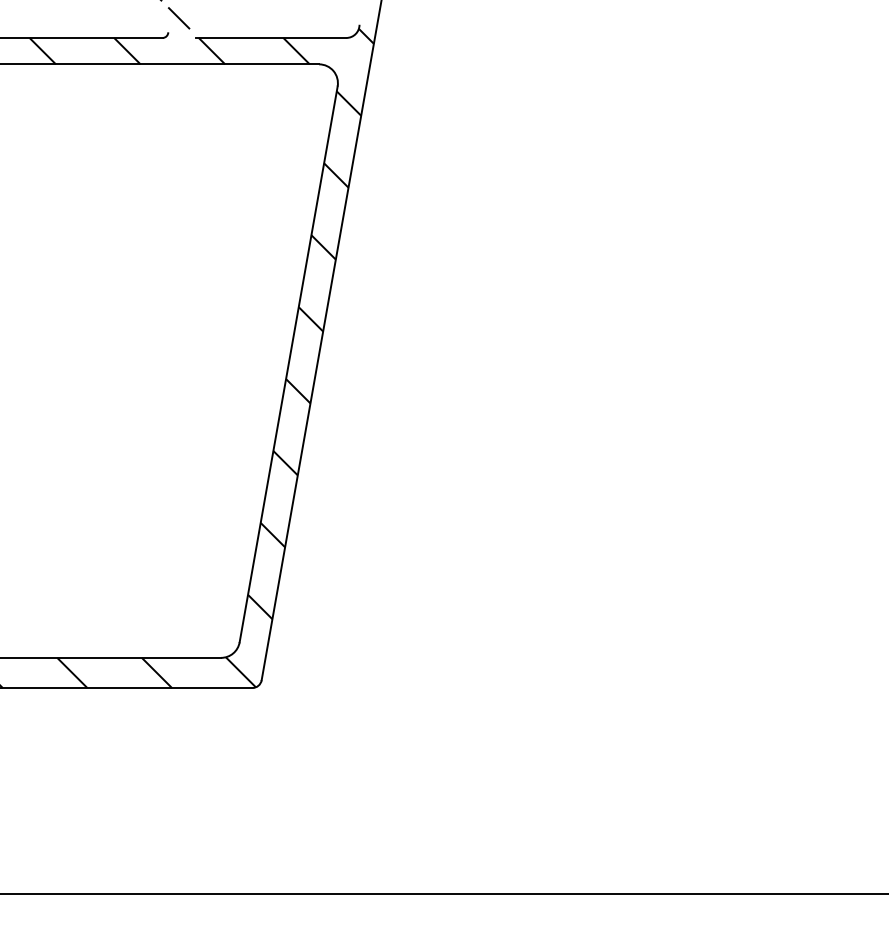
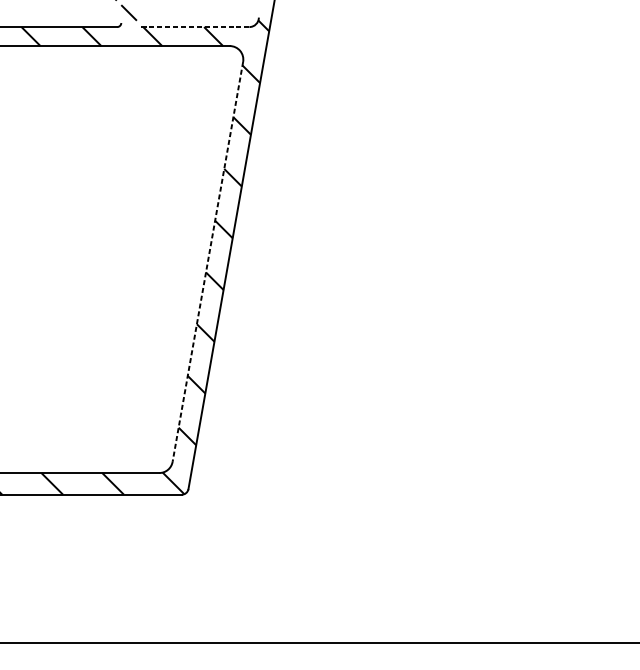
line: (270, 37) -> (194, 26), solid -> dashed
line: (288, 364) -> (207, 261), solid -> dashed

